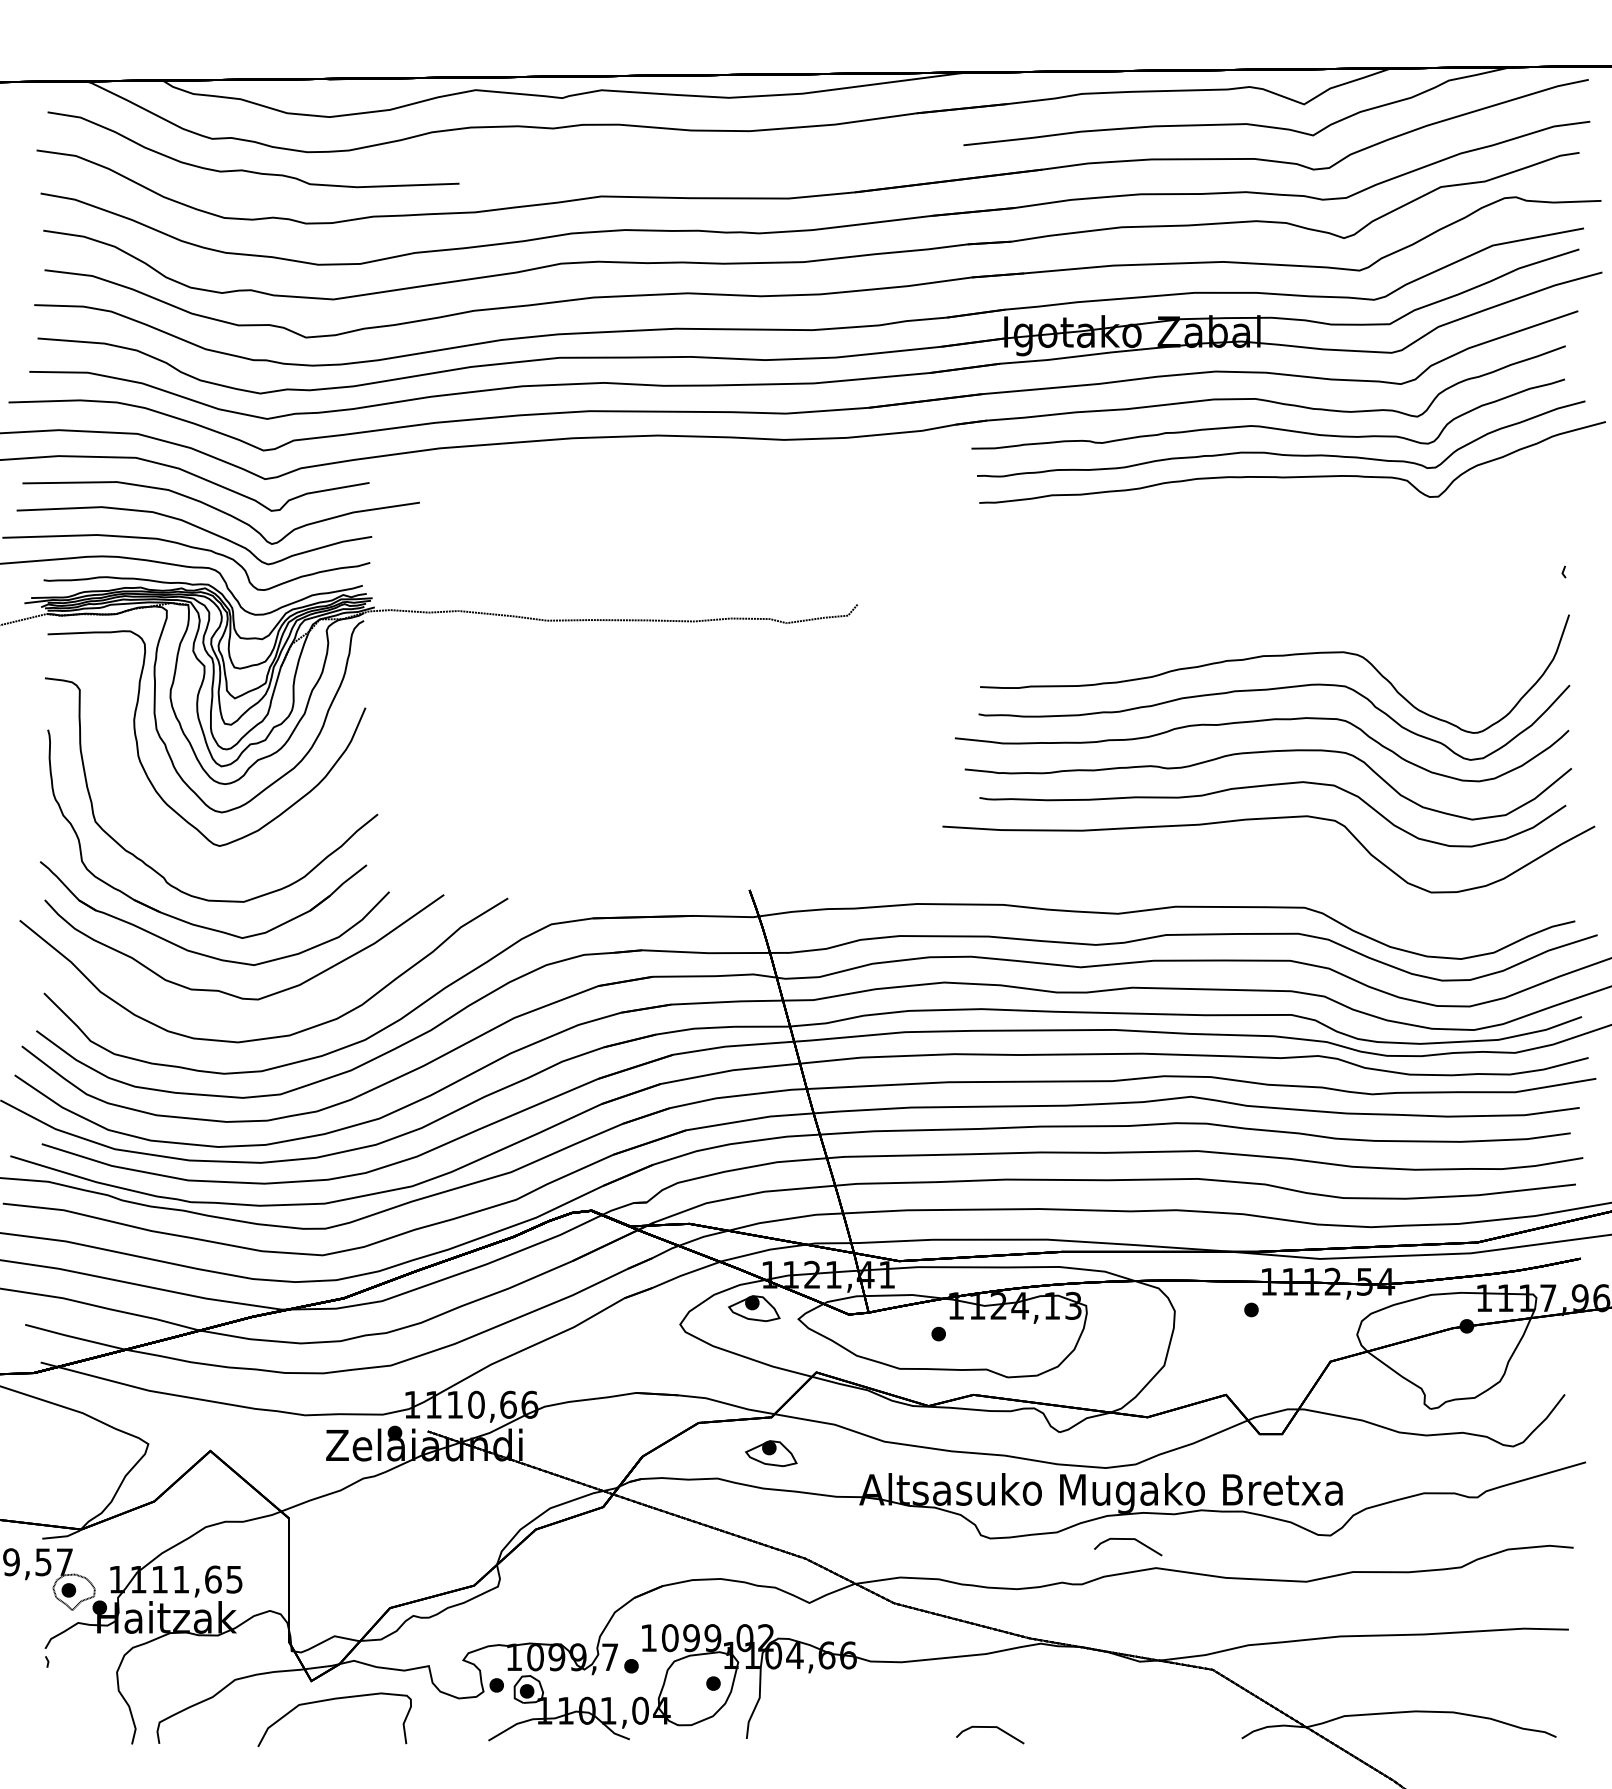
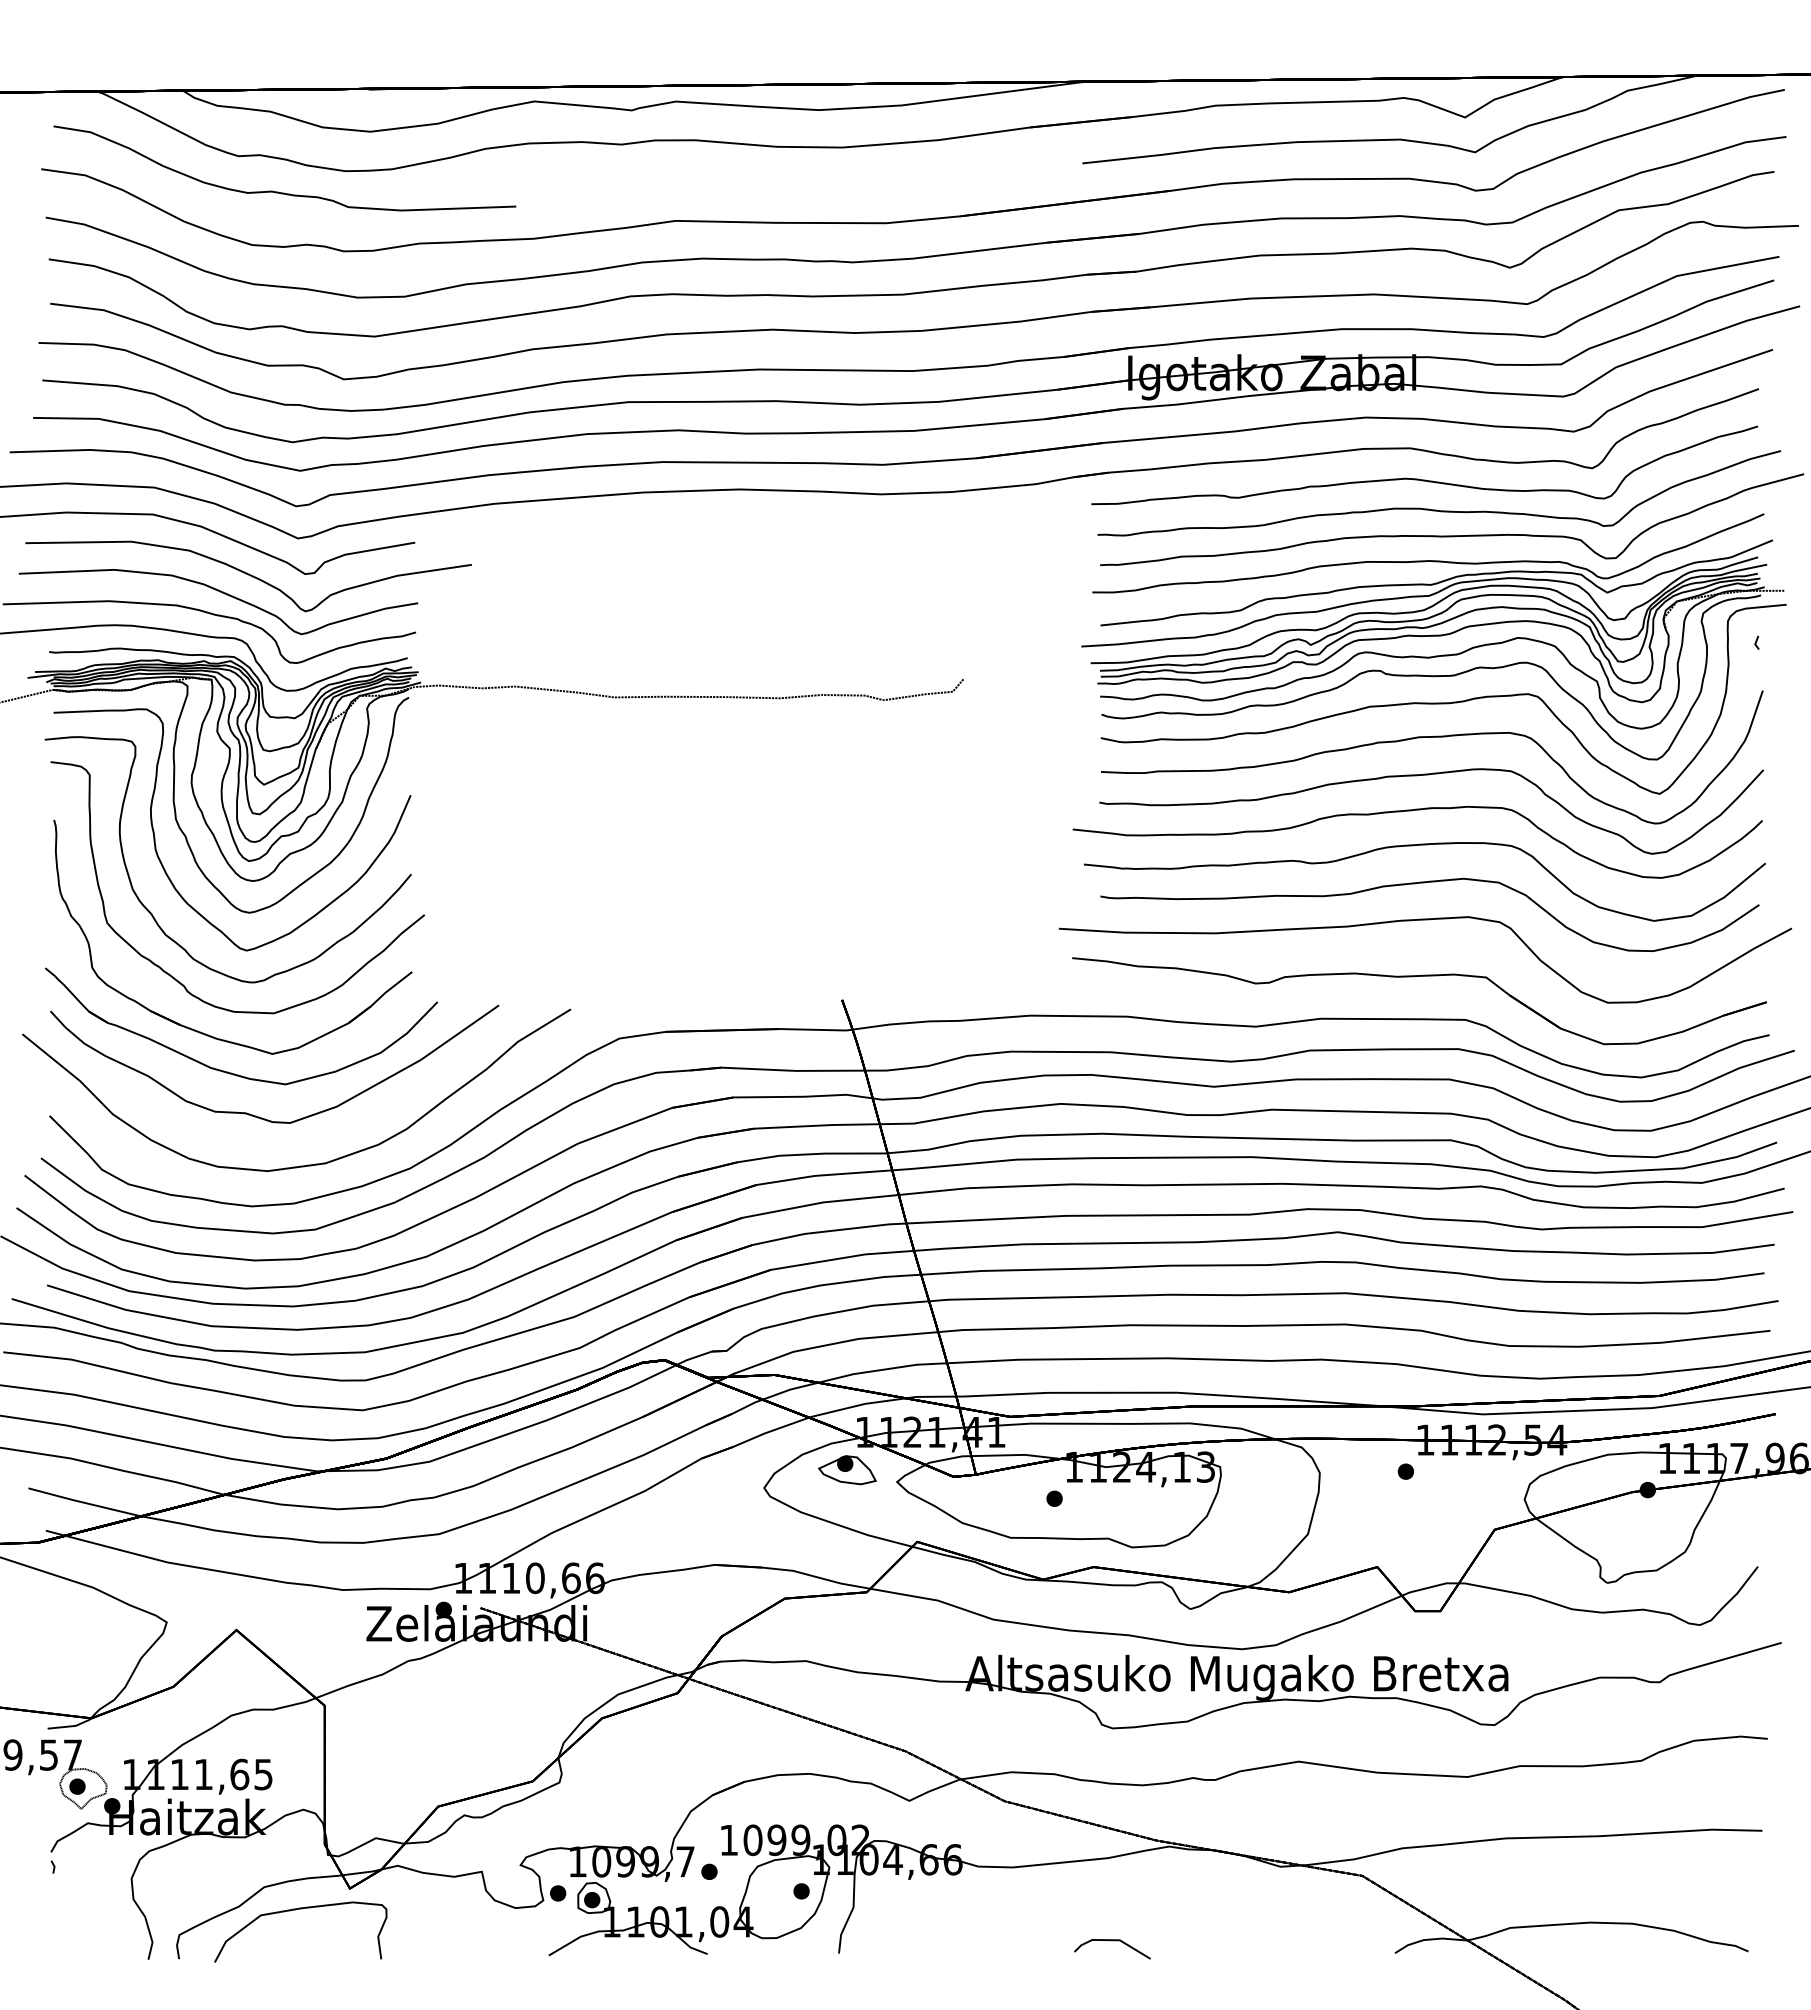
part: (1276, 581) -> (1434, 653), added
curve: (134, 811) -> (151, 911), added
part: (1263, 869) -> (1419, 976), added
part: (771, 1453) -> (866, 1632), removed
line: (1128, 1539) -> (1267, 1729), removed
curve: (331, 1700) -> (297, 1910), moved

